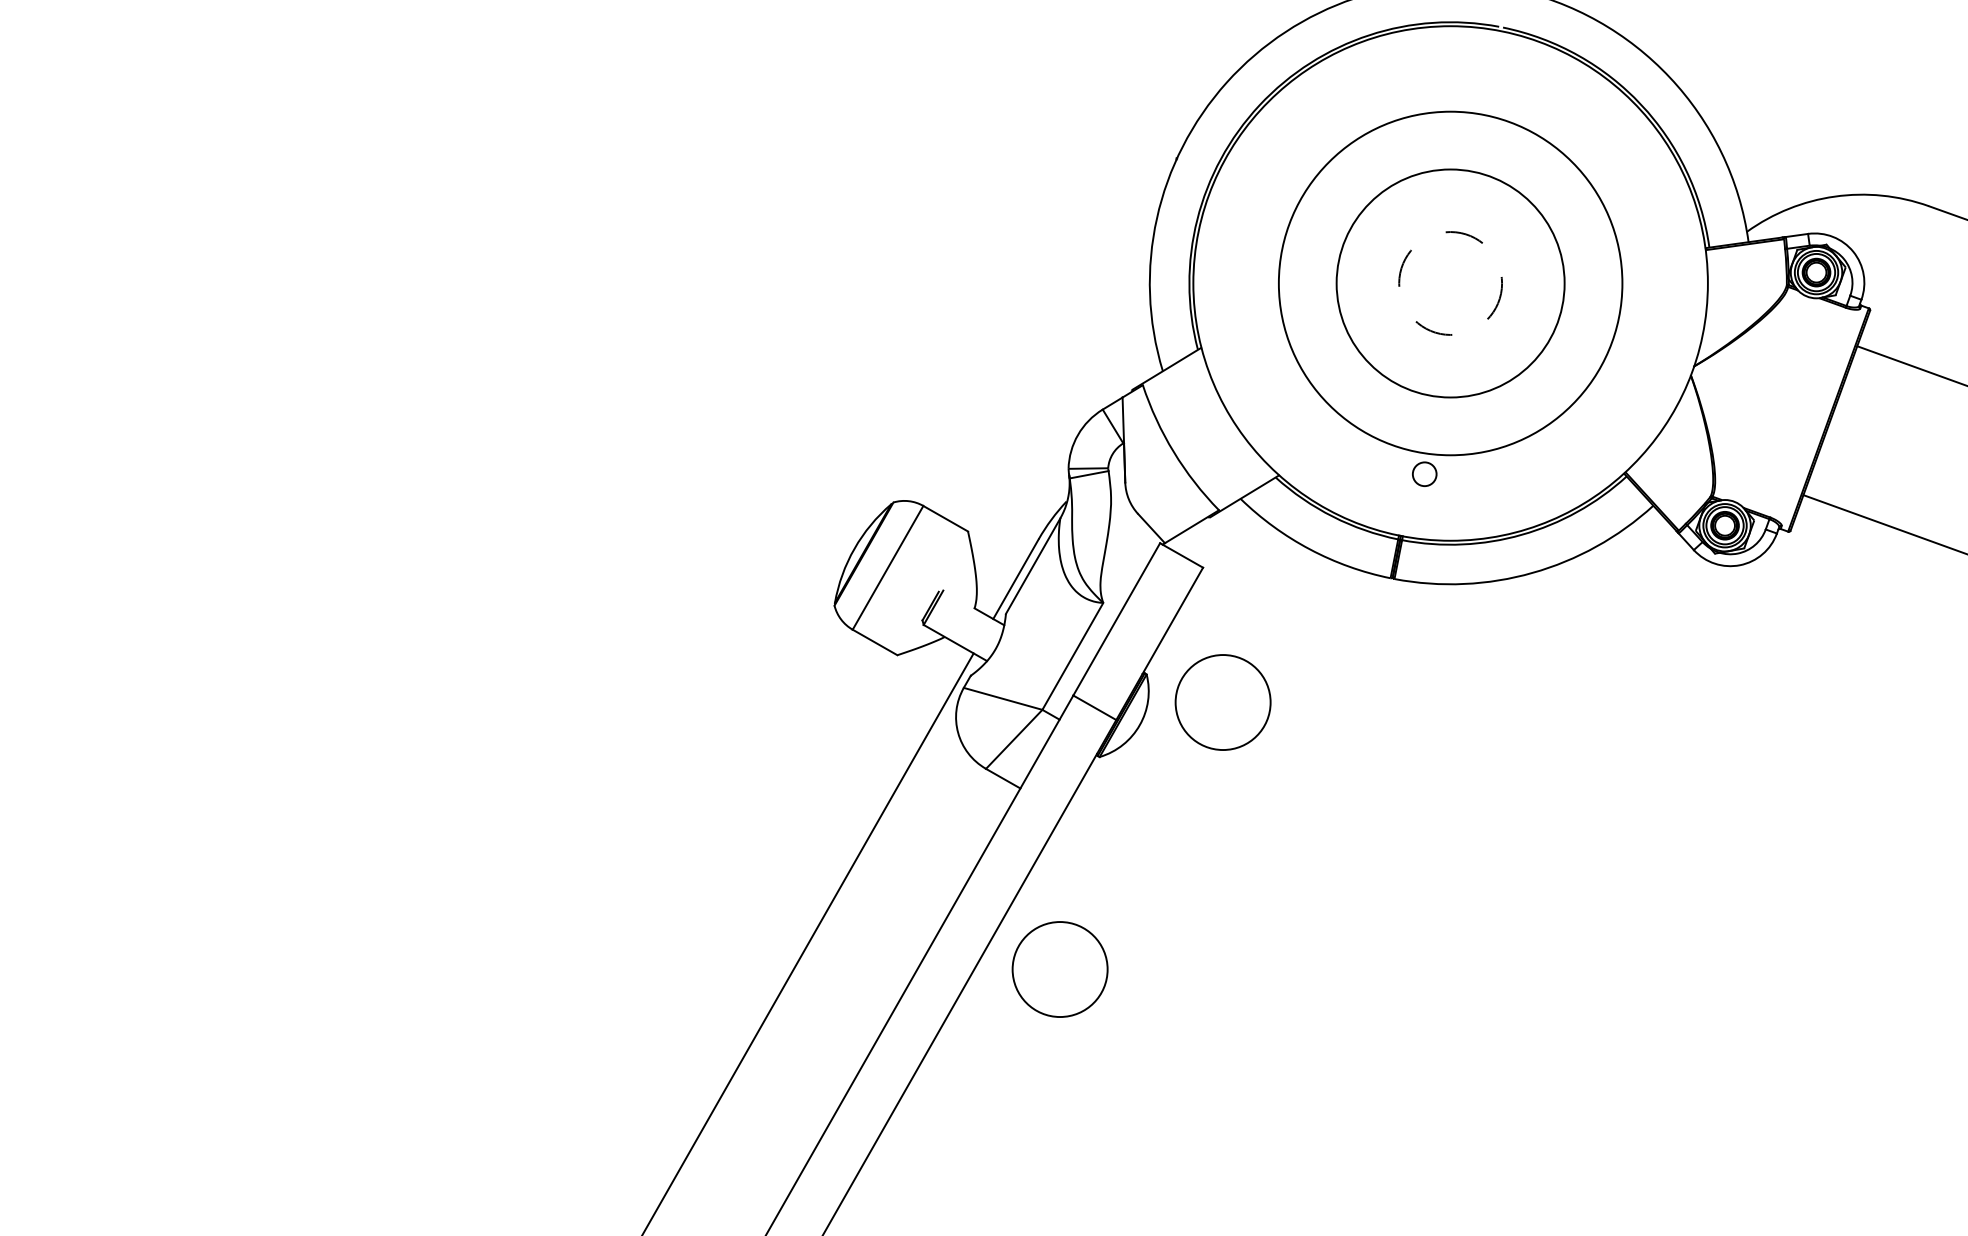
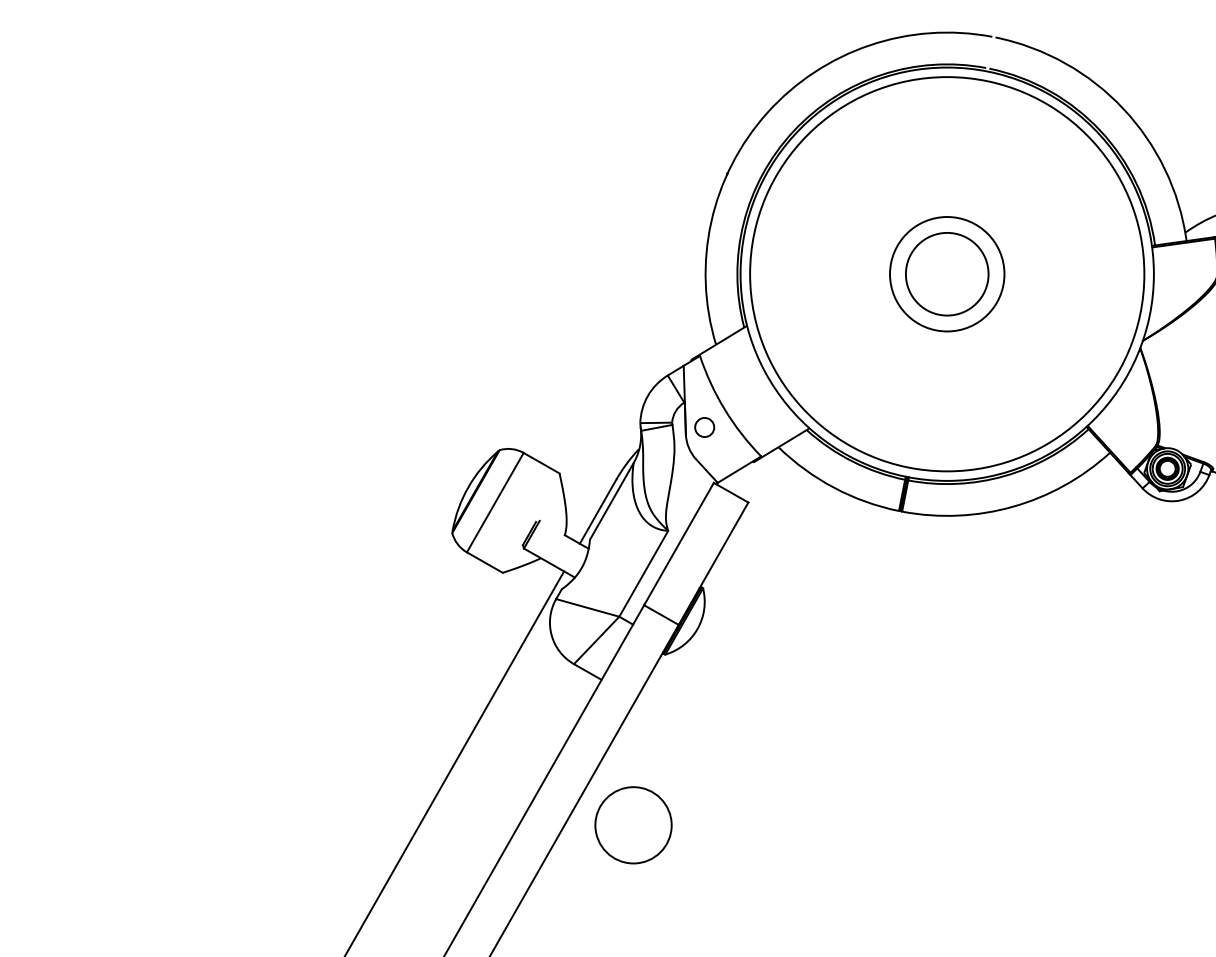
circle: (1450, 283) -> (947, 274), dashed -> solid
circle: (1450, 283) -> (947, 274), size x0.62
circle: (1450, 283) -> (947, 274), size x1.43
circle: (1424, 473) -> (704, 426), moved
circle: (1222, 702) -> (763, 610), removed

